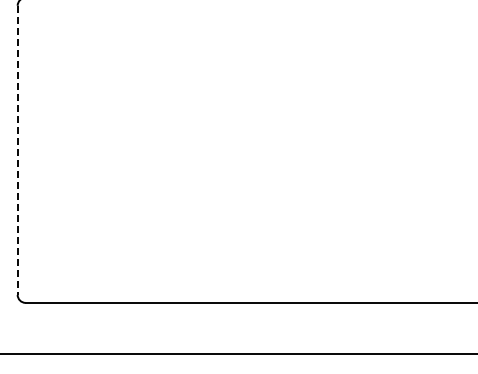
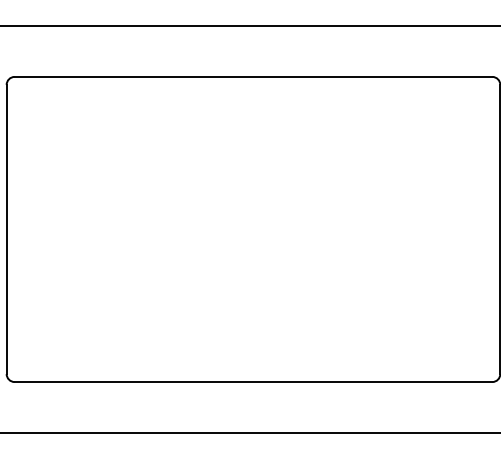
line: (17, 150) -> (6, 229), dashed -> solid

